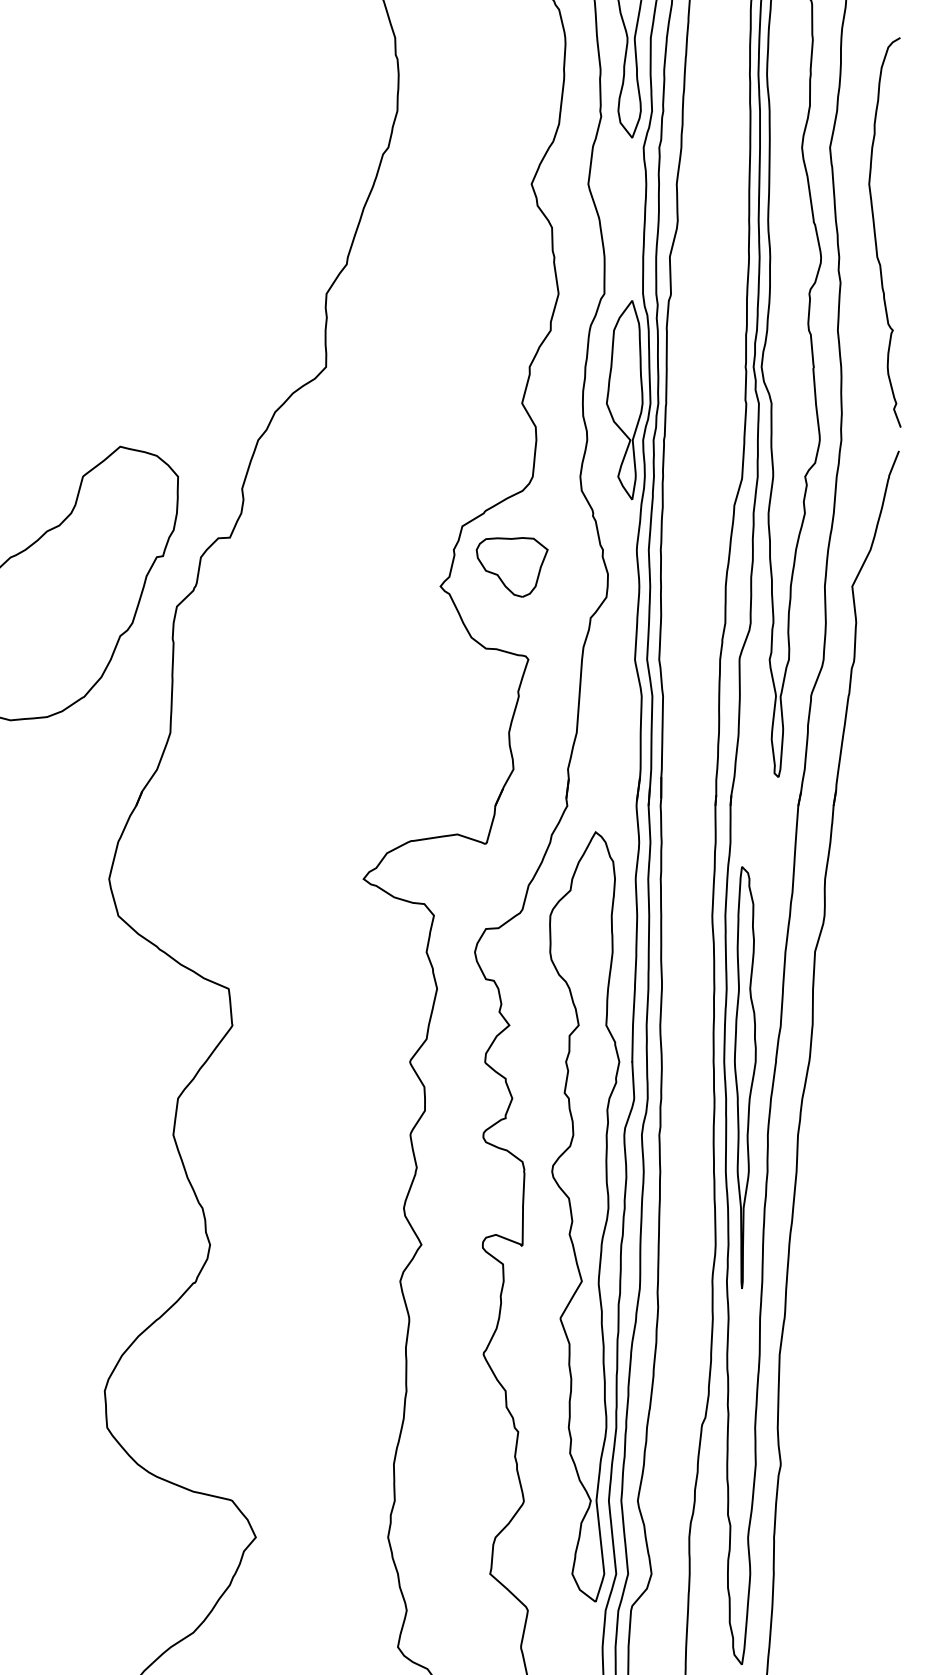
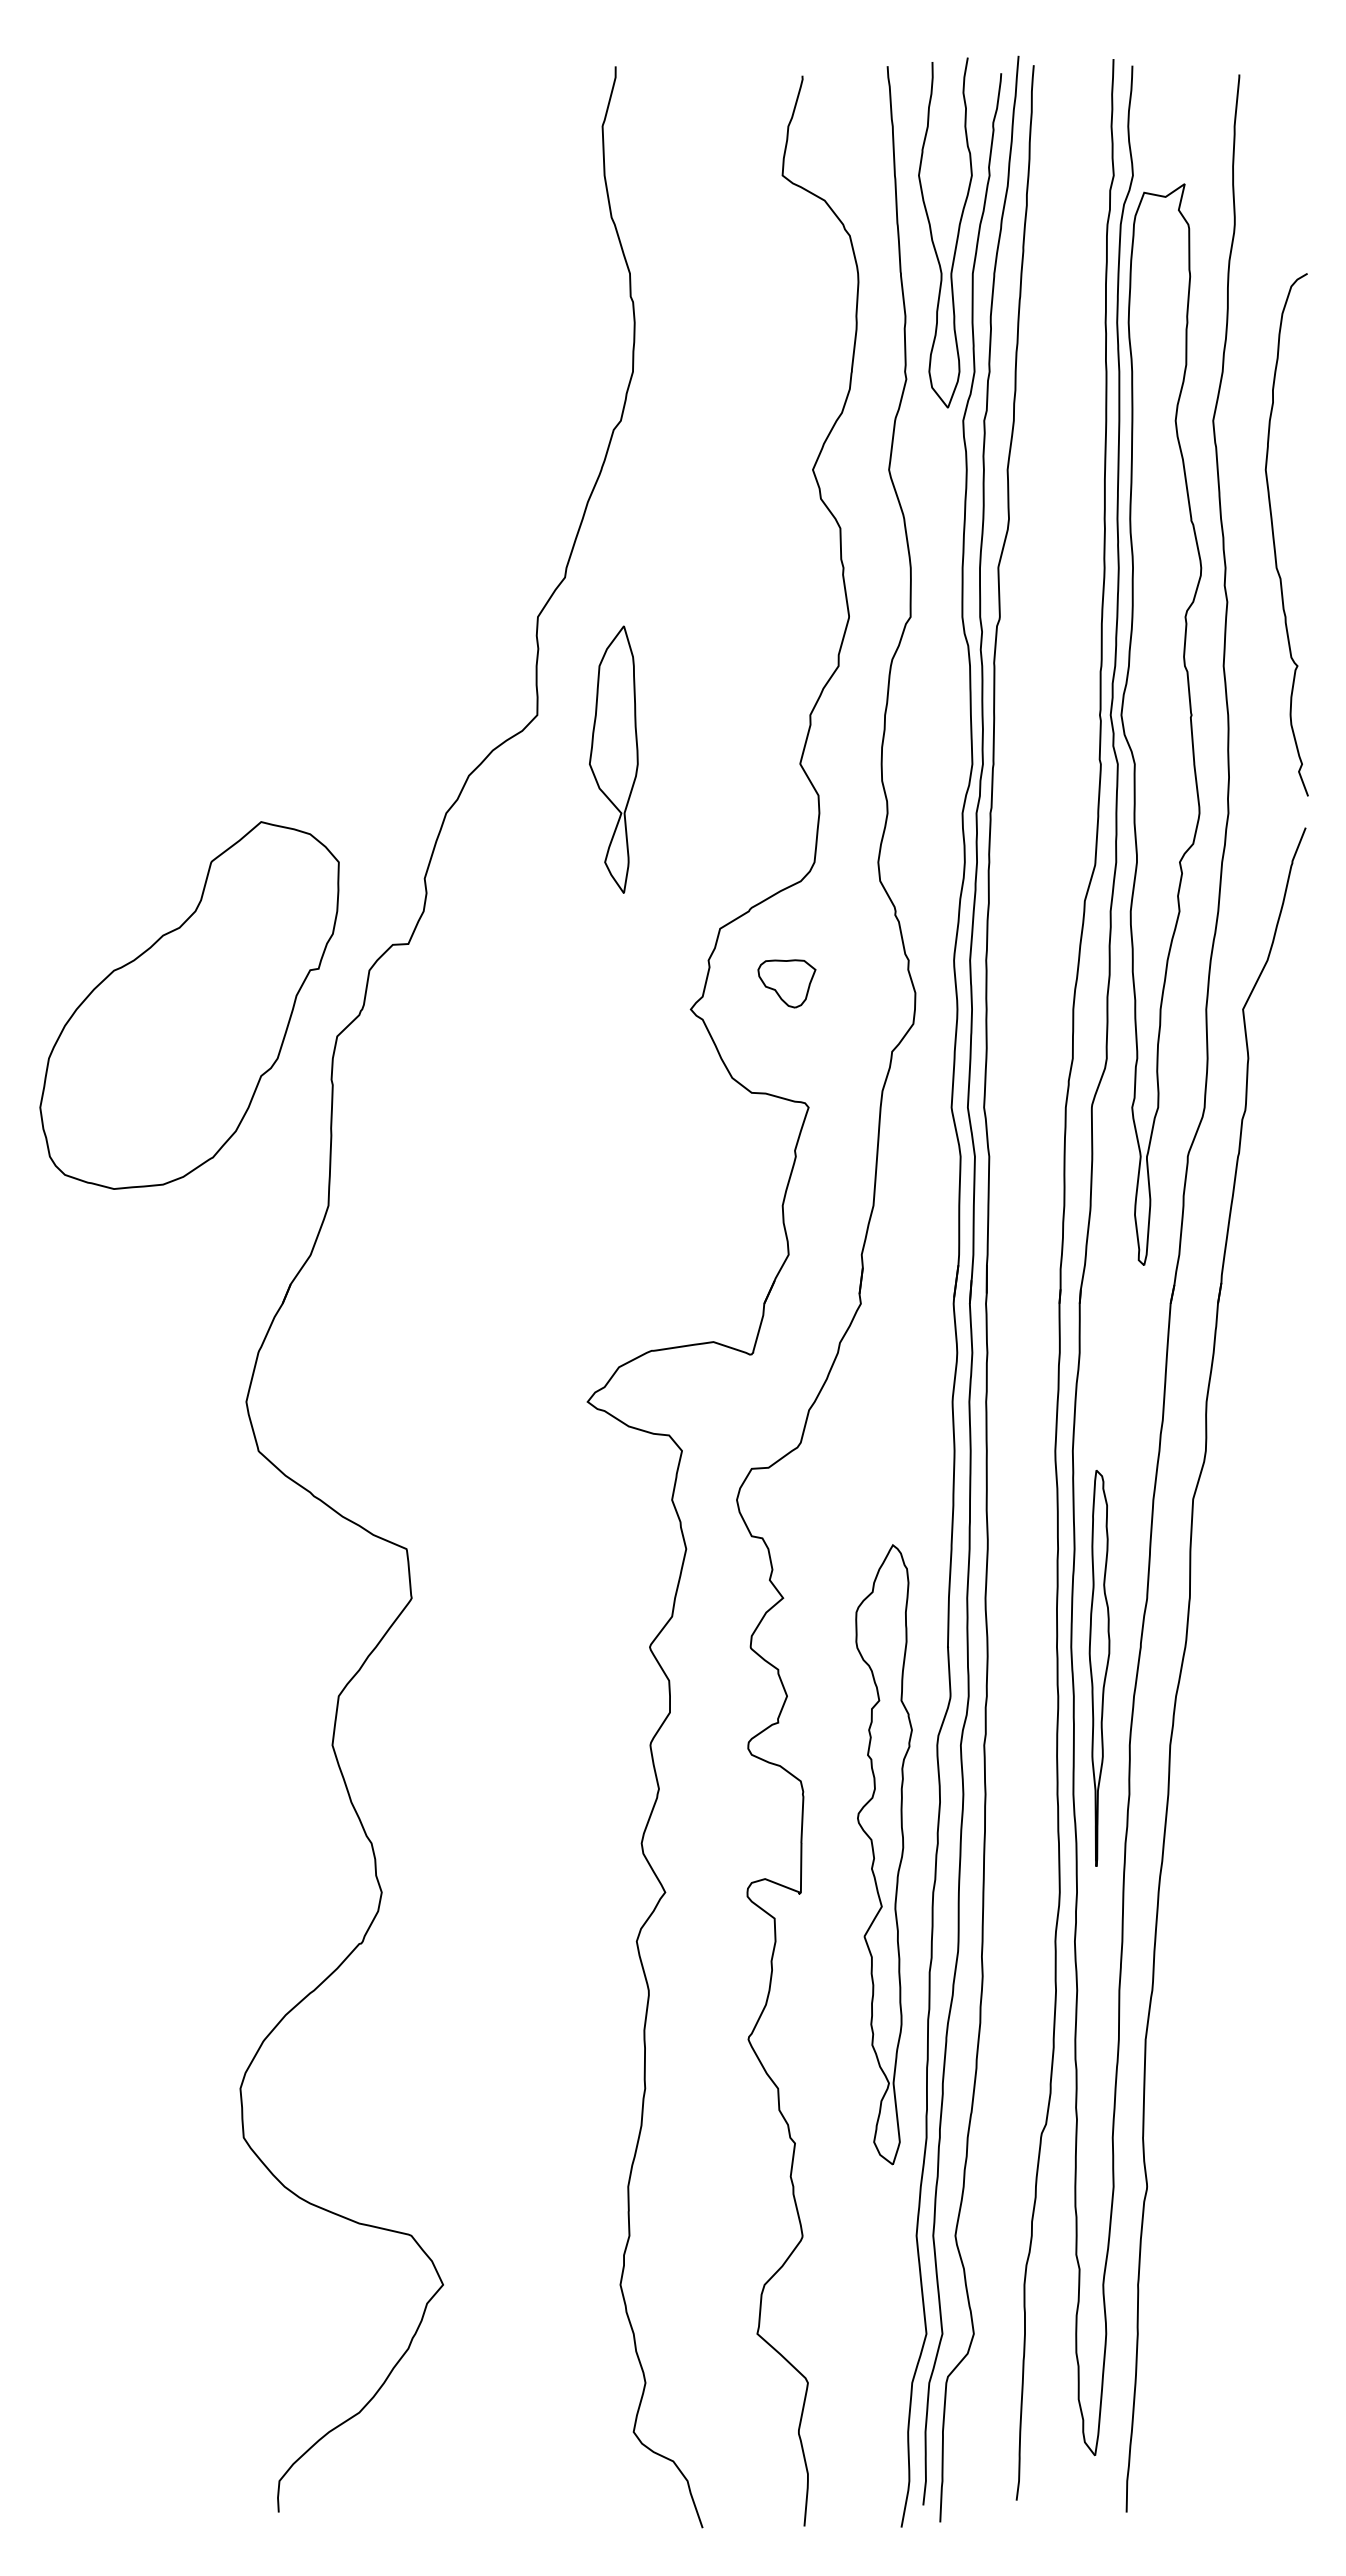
part: (624, 400) -> (613, 759), moved
part: (511, 567) -> (786, 983), size x0.6
part: (745, 1077) -> (1099, 1668), size x0.7
part: (584, 1216) -> (883, 1854), size x0.6

